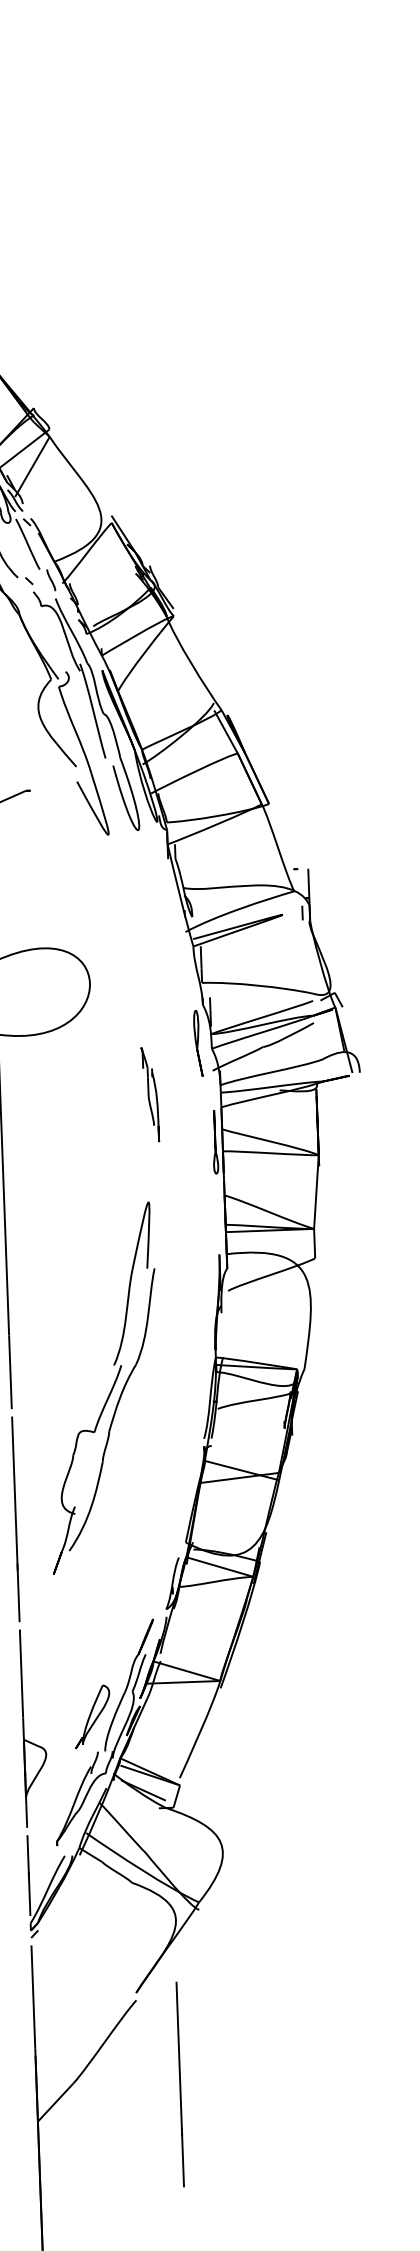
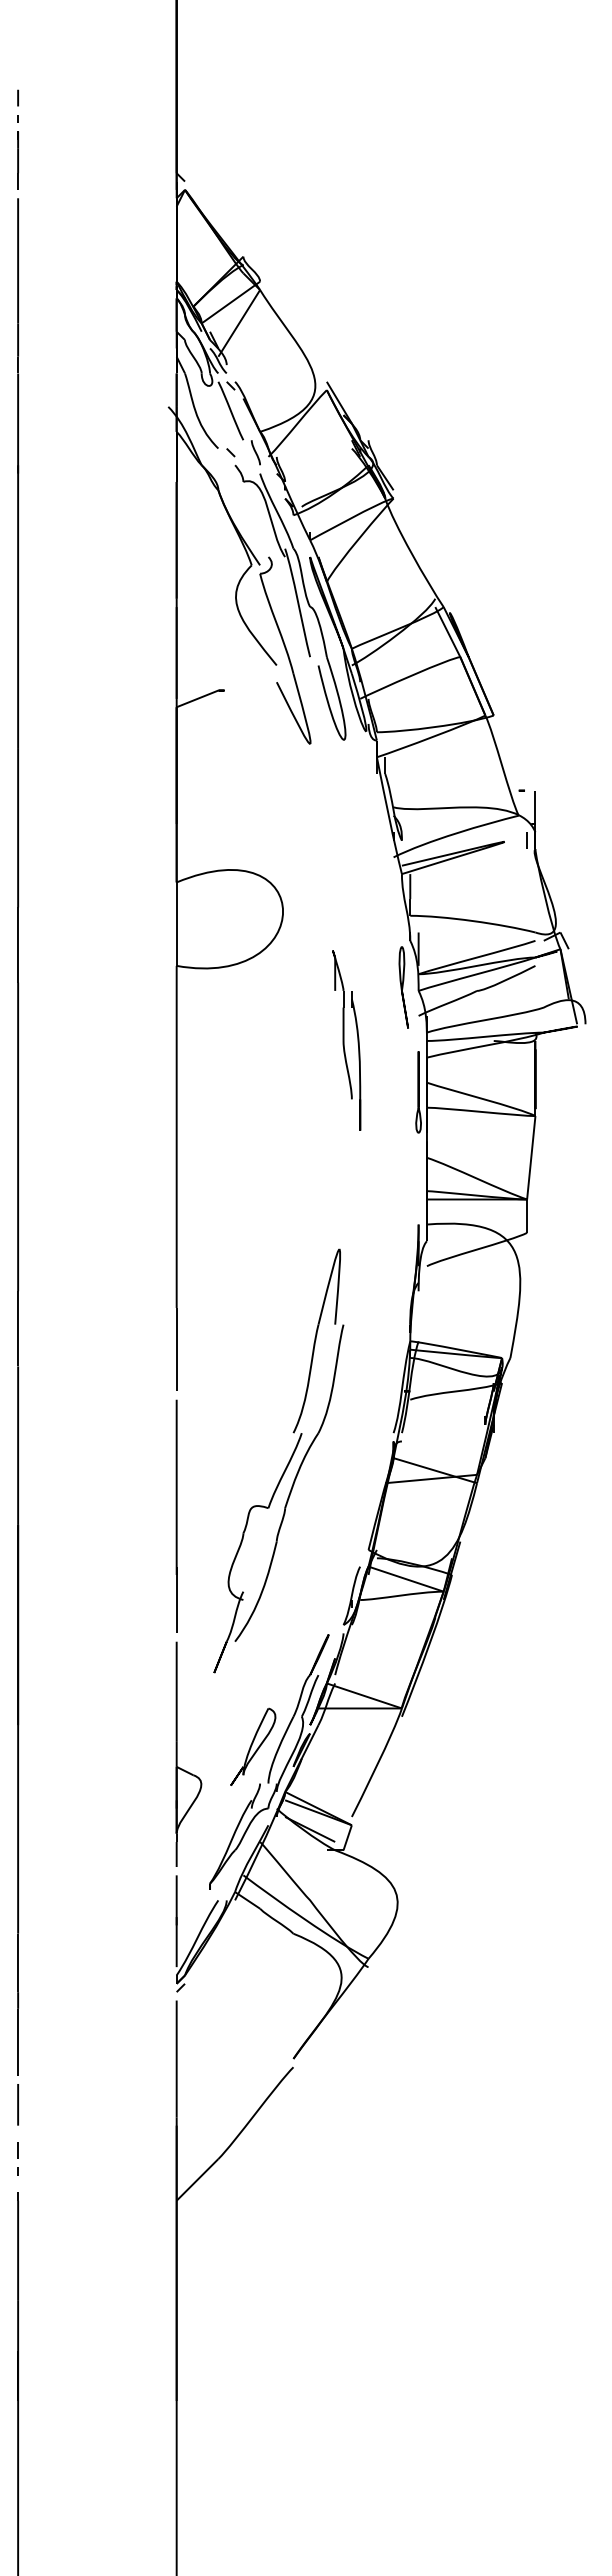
part: (149, 1094) -> (346, 1040), size x1.67
part: (108, 1394) -> (286, 1465), moved
line: (180, 2083) -> (339, 2163), removed

